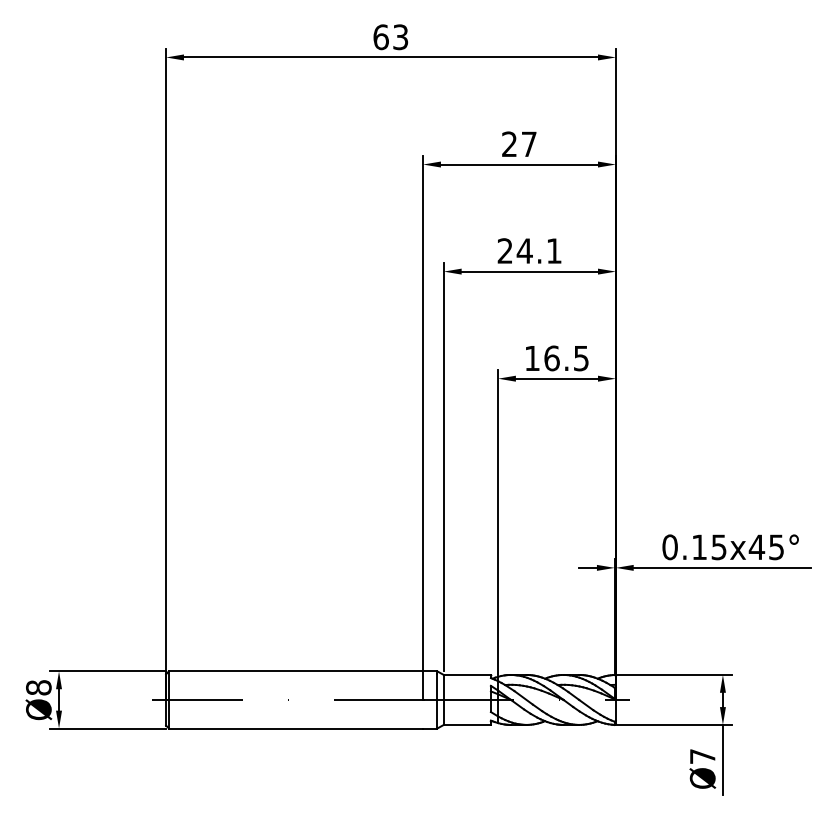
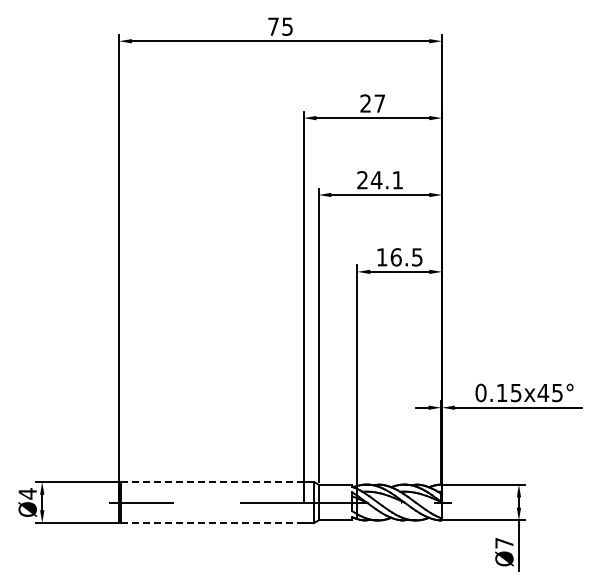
text: (390, 36) -> (280, 26), 63 -> 75
line: (294, 672) -> (211, 482), solid -> dashed
text: (38, 687) -> (27, 493), Ø8 -> Ø4
line: (294, 729) -> (211, 523), solid -> dashed

